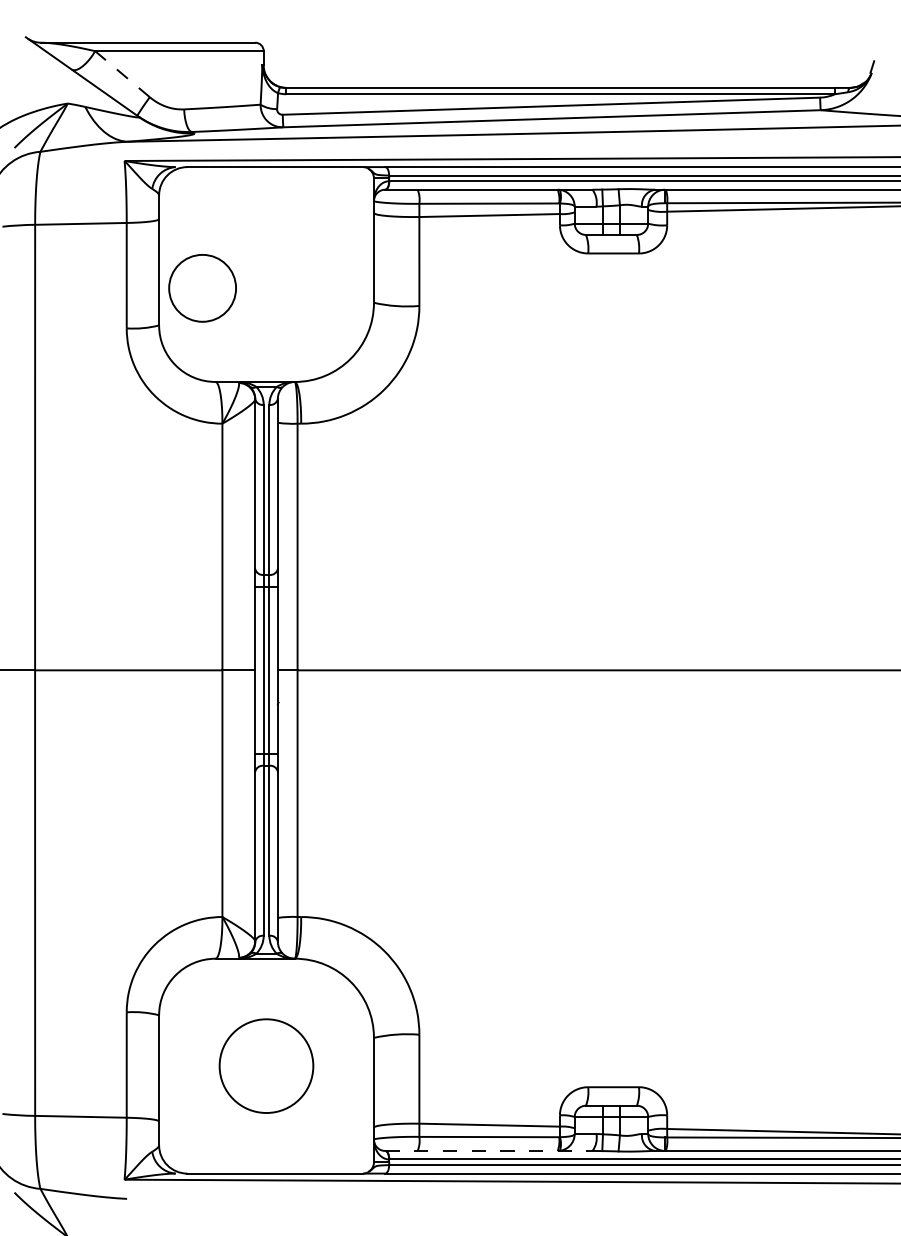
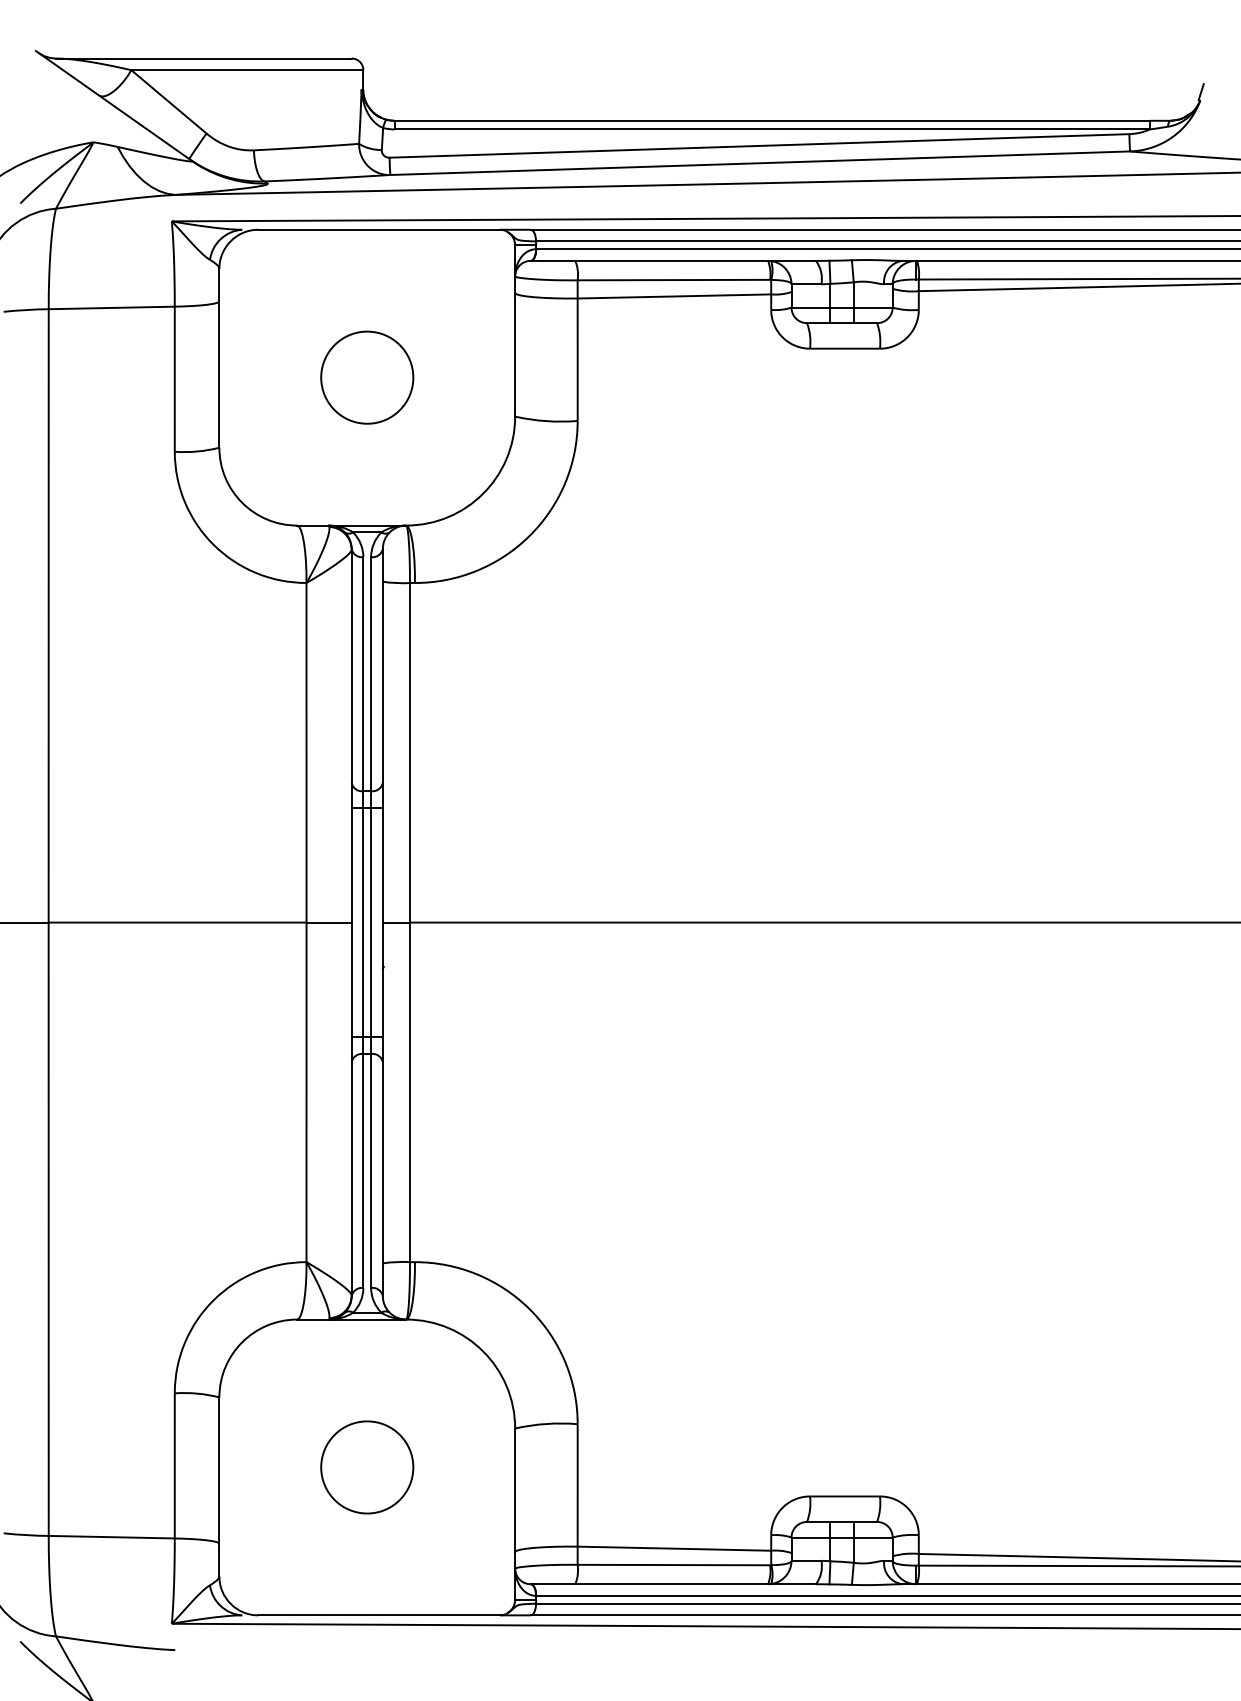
line: (122, 73) -> (168, 101), dashed -> solid
circle: (202, 288) -> (367, 377), moved
circle: (266, 1066) -> (367, 1467), size x0.71
line: (488, 1151) -> (673, 1584), dashed -> solid

